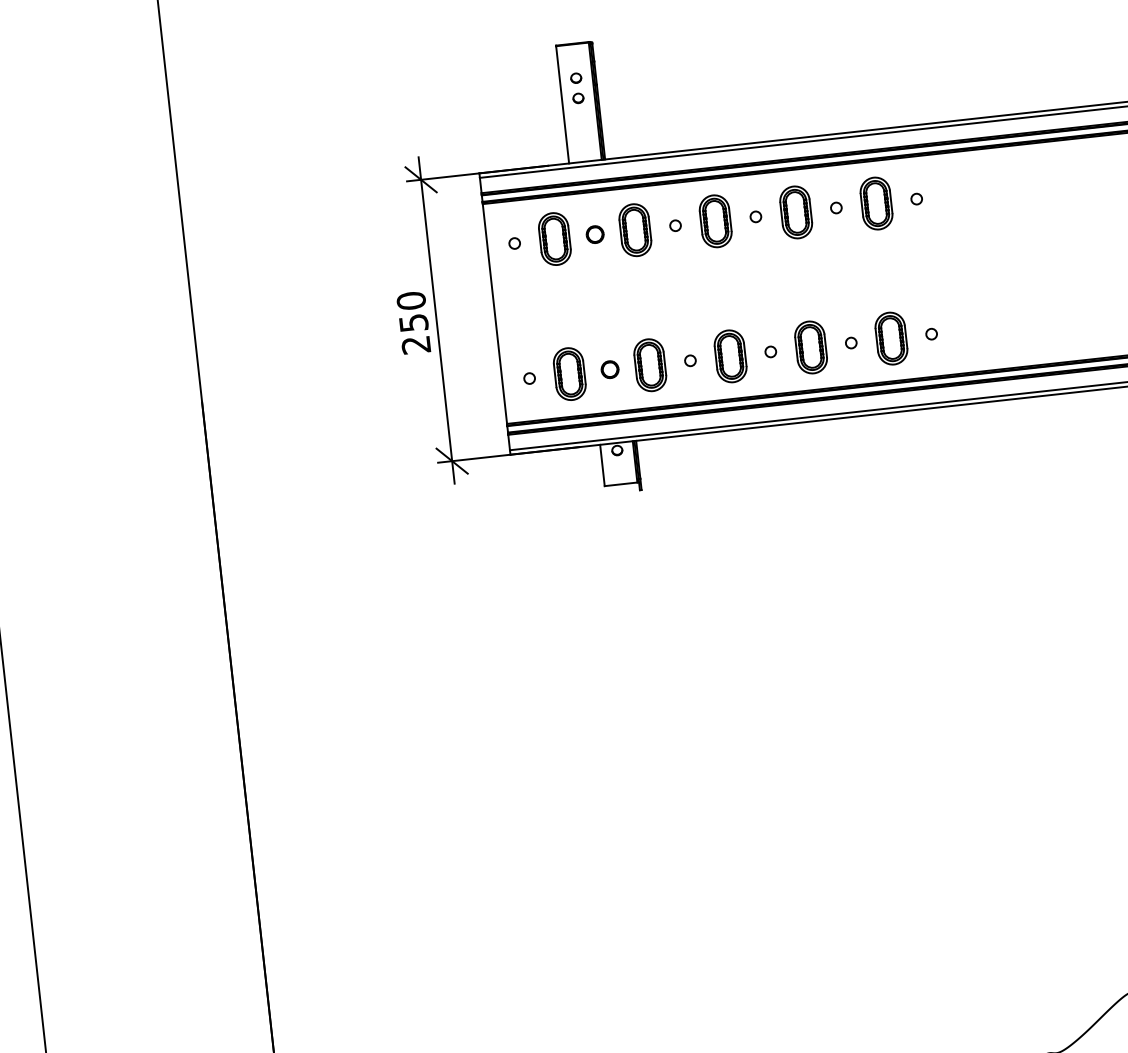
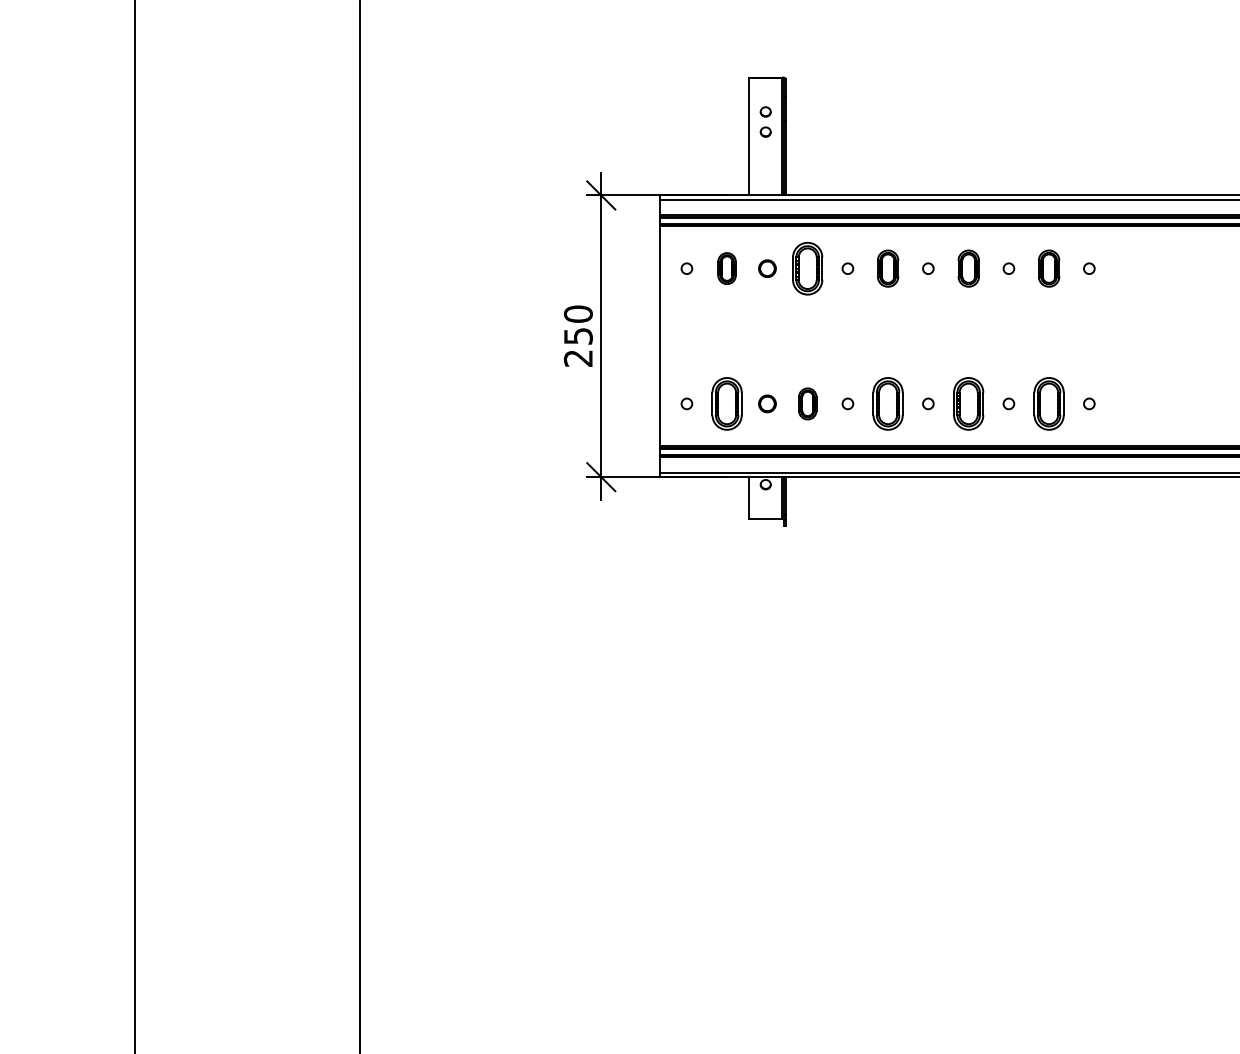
part: (875, 203) -> (1048, 268), size x0.7
part: (795, 212) -> (968, 268), size x0.7
part: (715, 221) -> (887, 268), size x0.7
part: (554, 238) -> (726, 268), size x0.6
part: (650, 364) -> (807, 403), size x0.6

